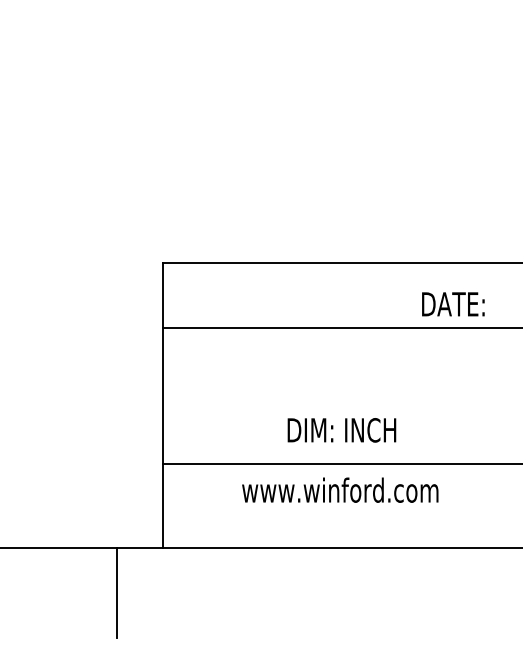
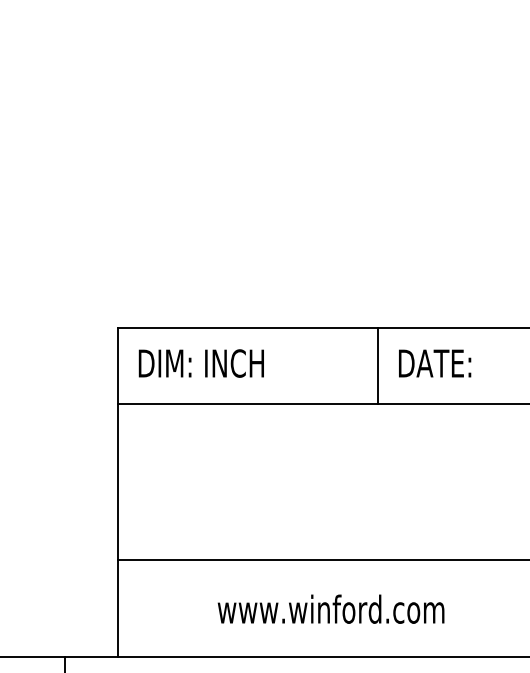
line: (387, 295) -> (377, 366), added
text: (453, 304) -> (435, 363), moved
text: (341, 430) -> (200, 363), moved
text: (340, 489) -> (331, 608), moved

